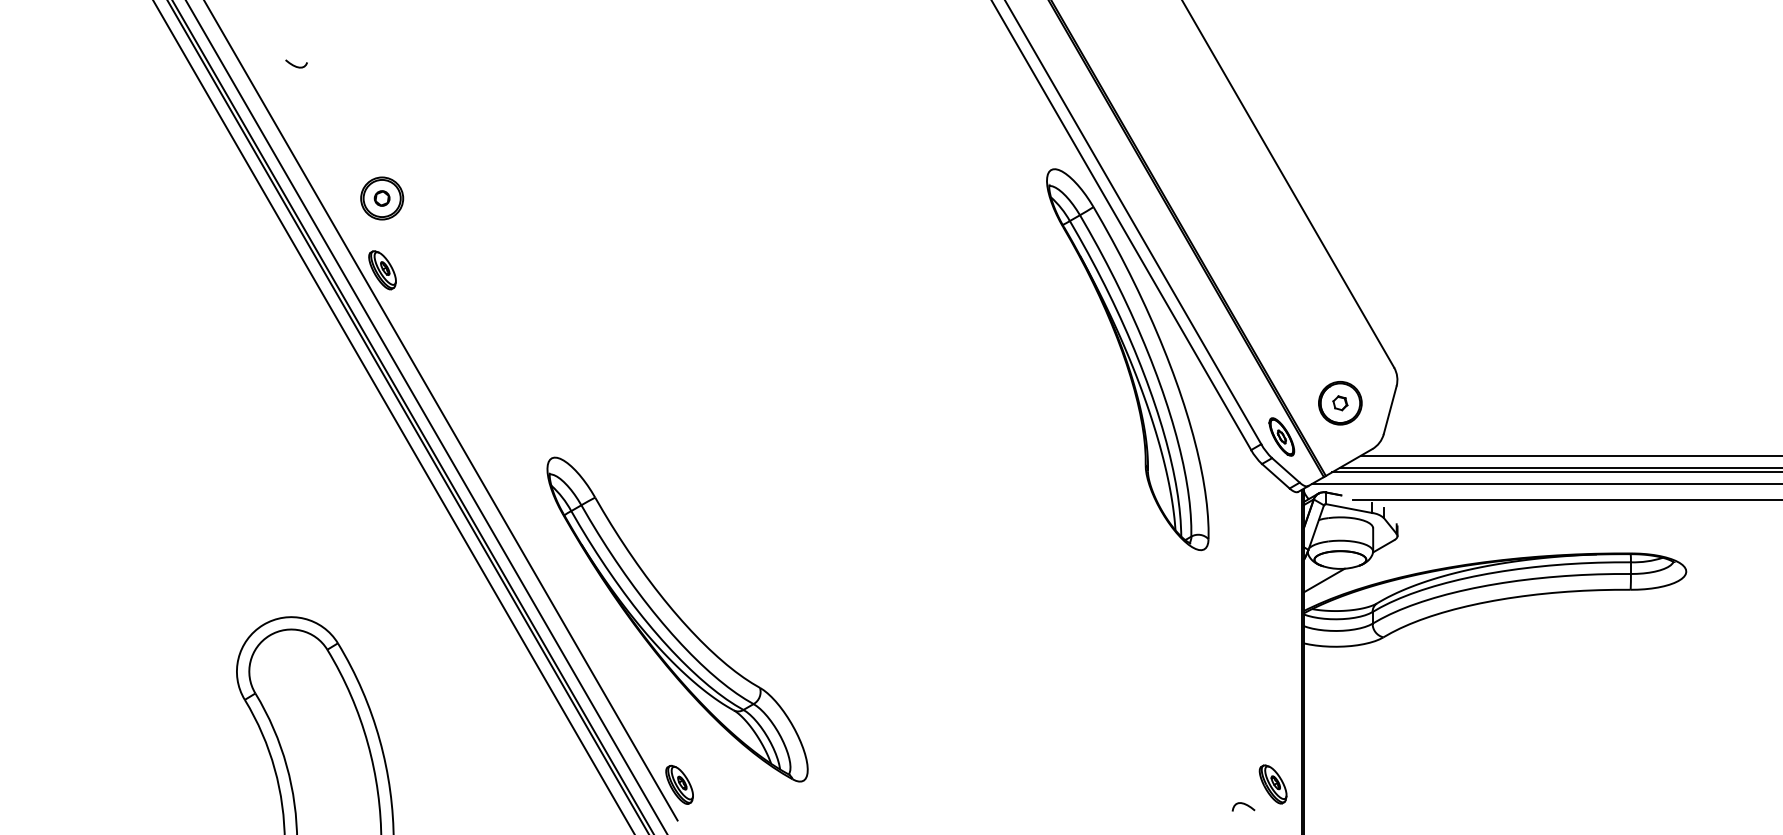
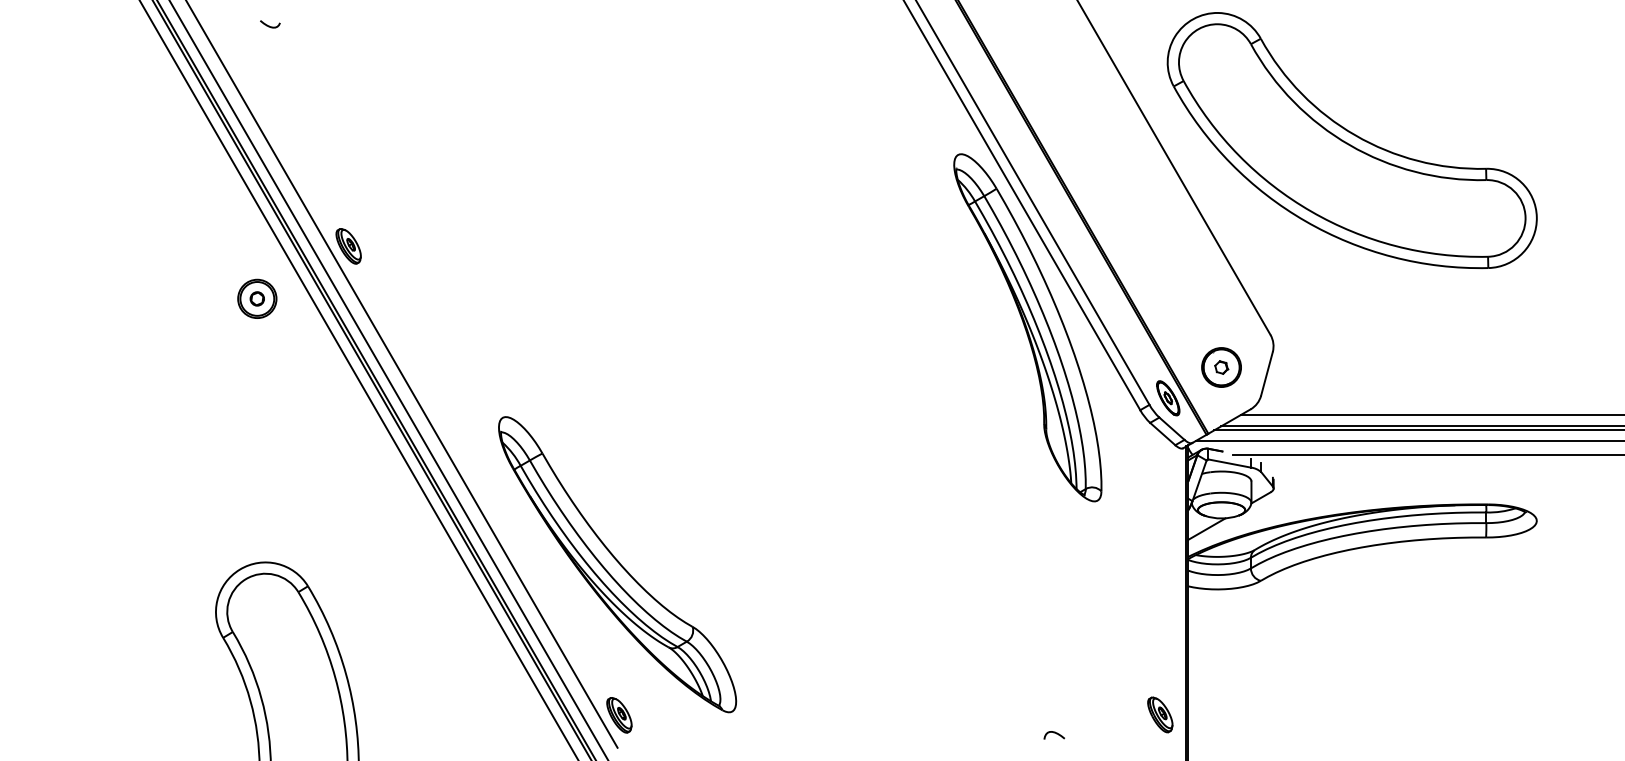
curve: (295, 65) -> (269, 25), moved
part: (1482, 154) -> (1351, 140), added
part: (382, 198) -> (257, 298), moved
curve: (1243, 804) -> (1054, 733), moved

